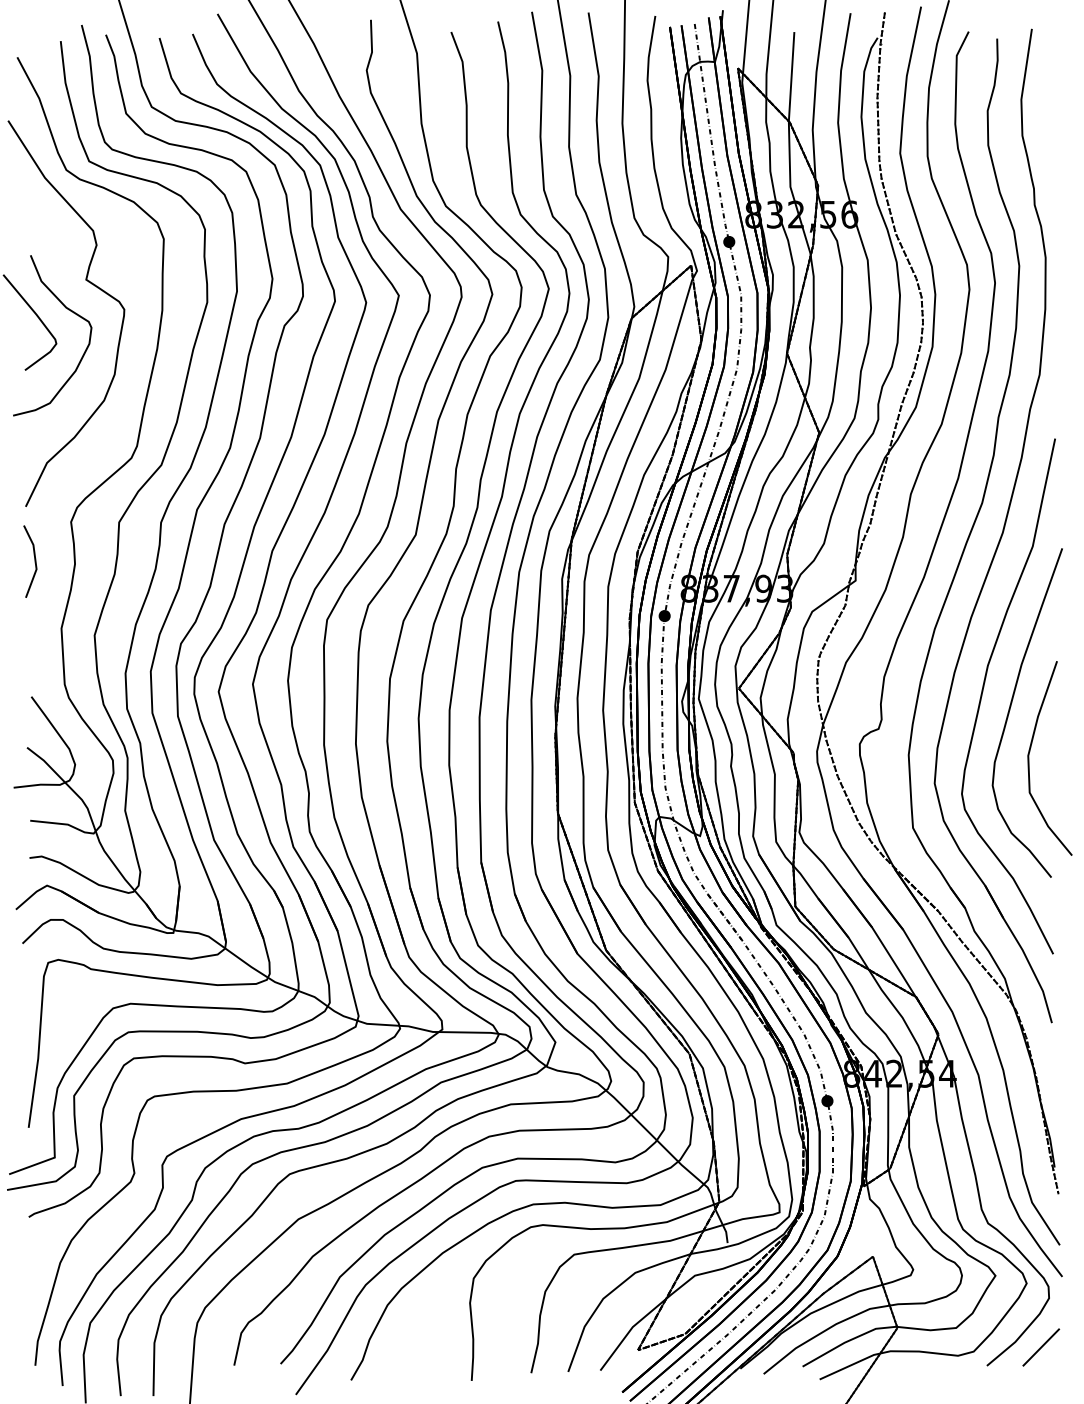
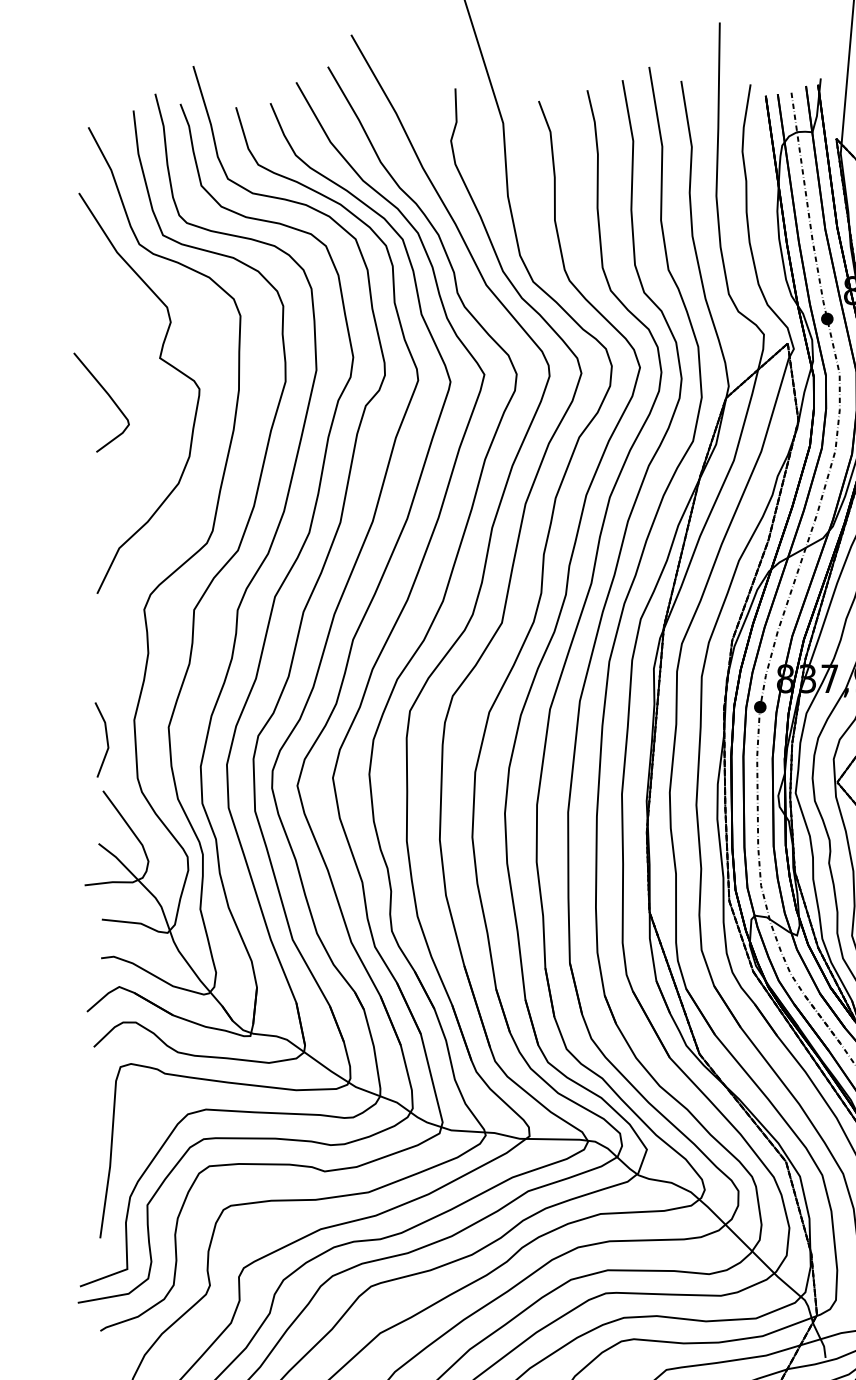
curve: (68, 310) -> (141, 390), removed
line: (34, 561) -> (106, 739), moved

